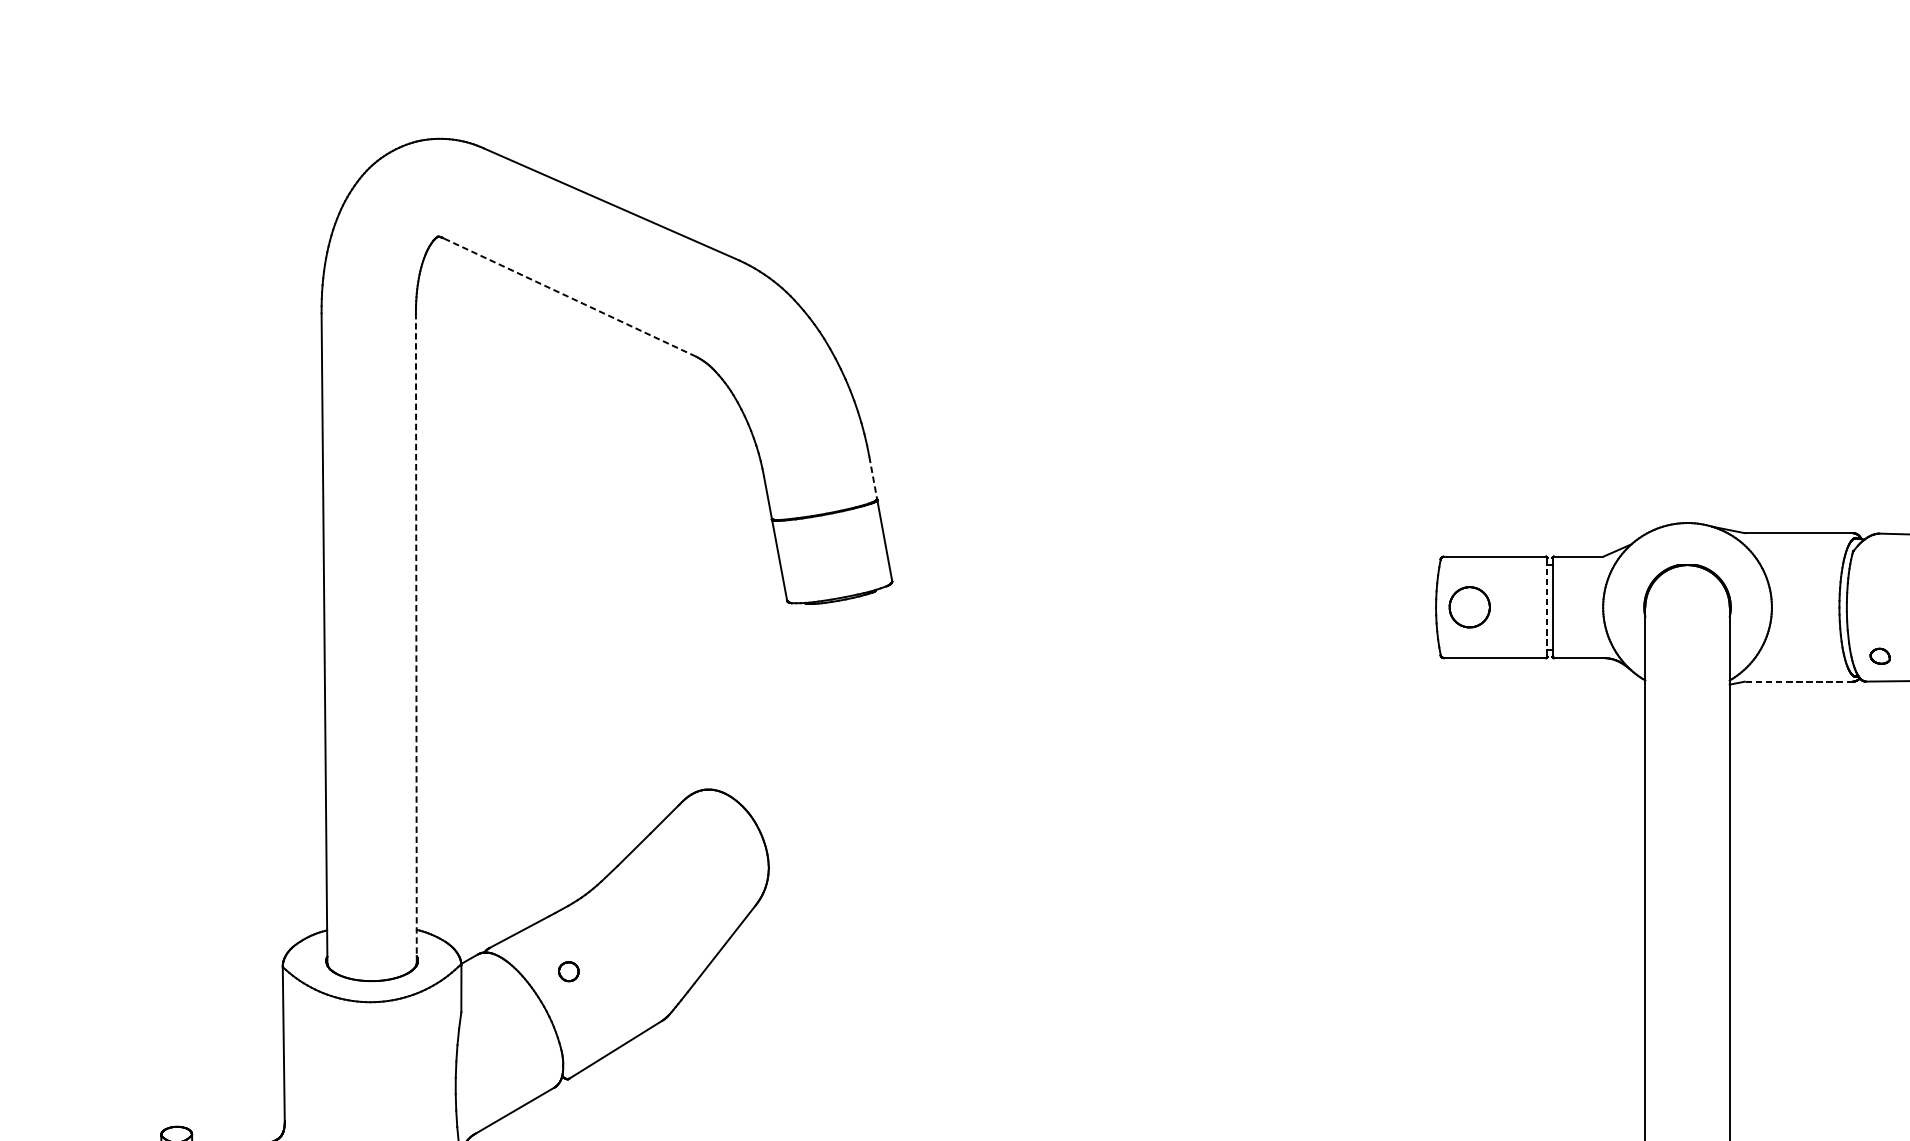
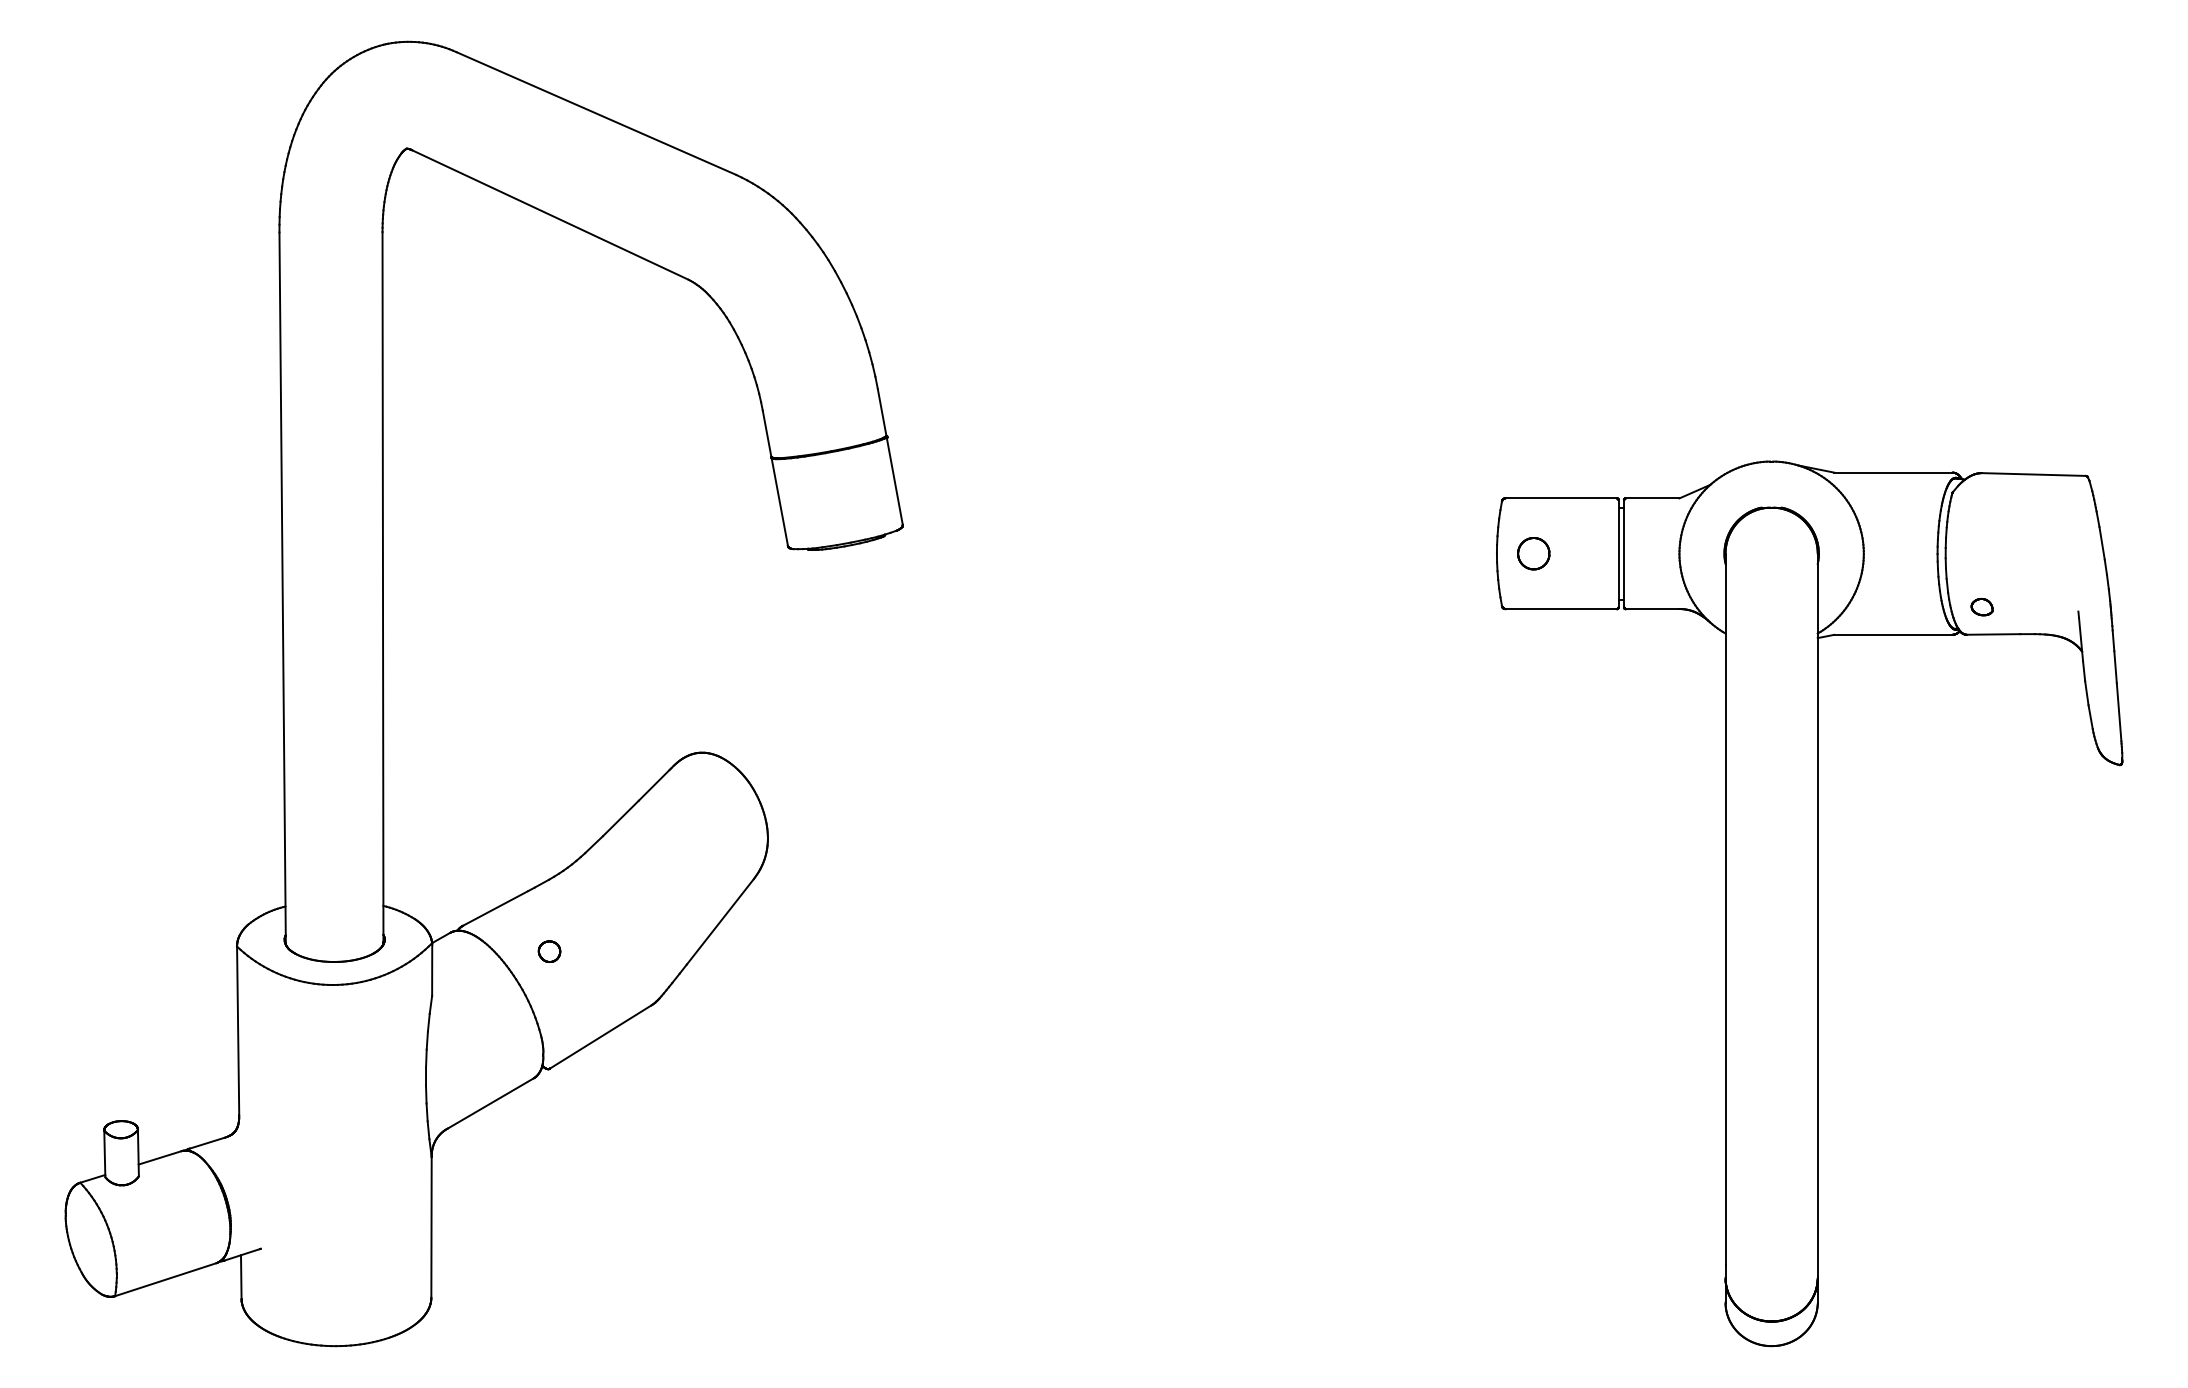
line: (569, 297) -> (550, 215), dashed -> solid
line: (873, 478) -> (882, 412), dashed -> solid
part: (1469, 607) -> (1533, 553), size x0.71
line: (1547, 608) -> (1618, 554), dashed -> solid
line: (416, 638) -> (383, 587), dashed -> solid
line: (1798, 681) -> (1892, 634), dashed -> solid

